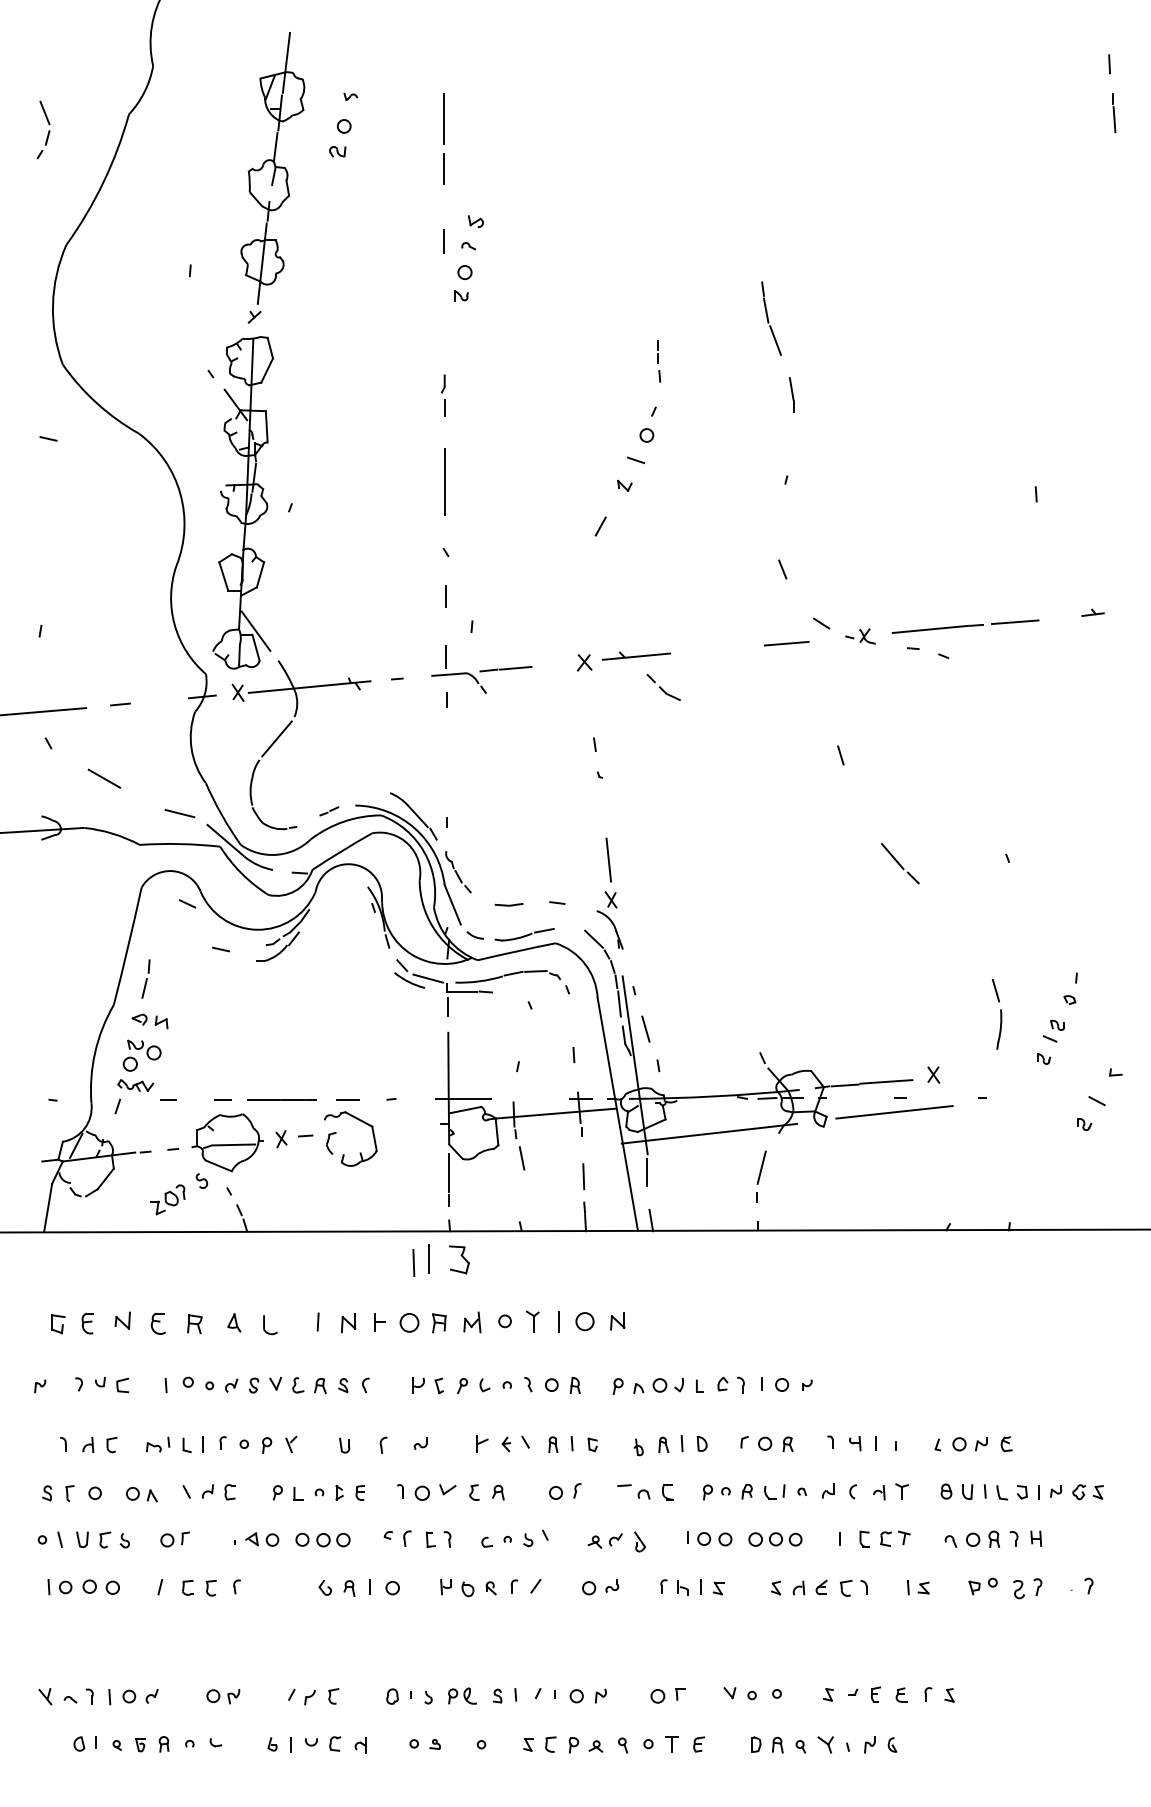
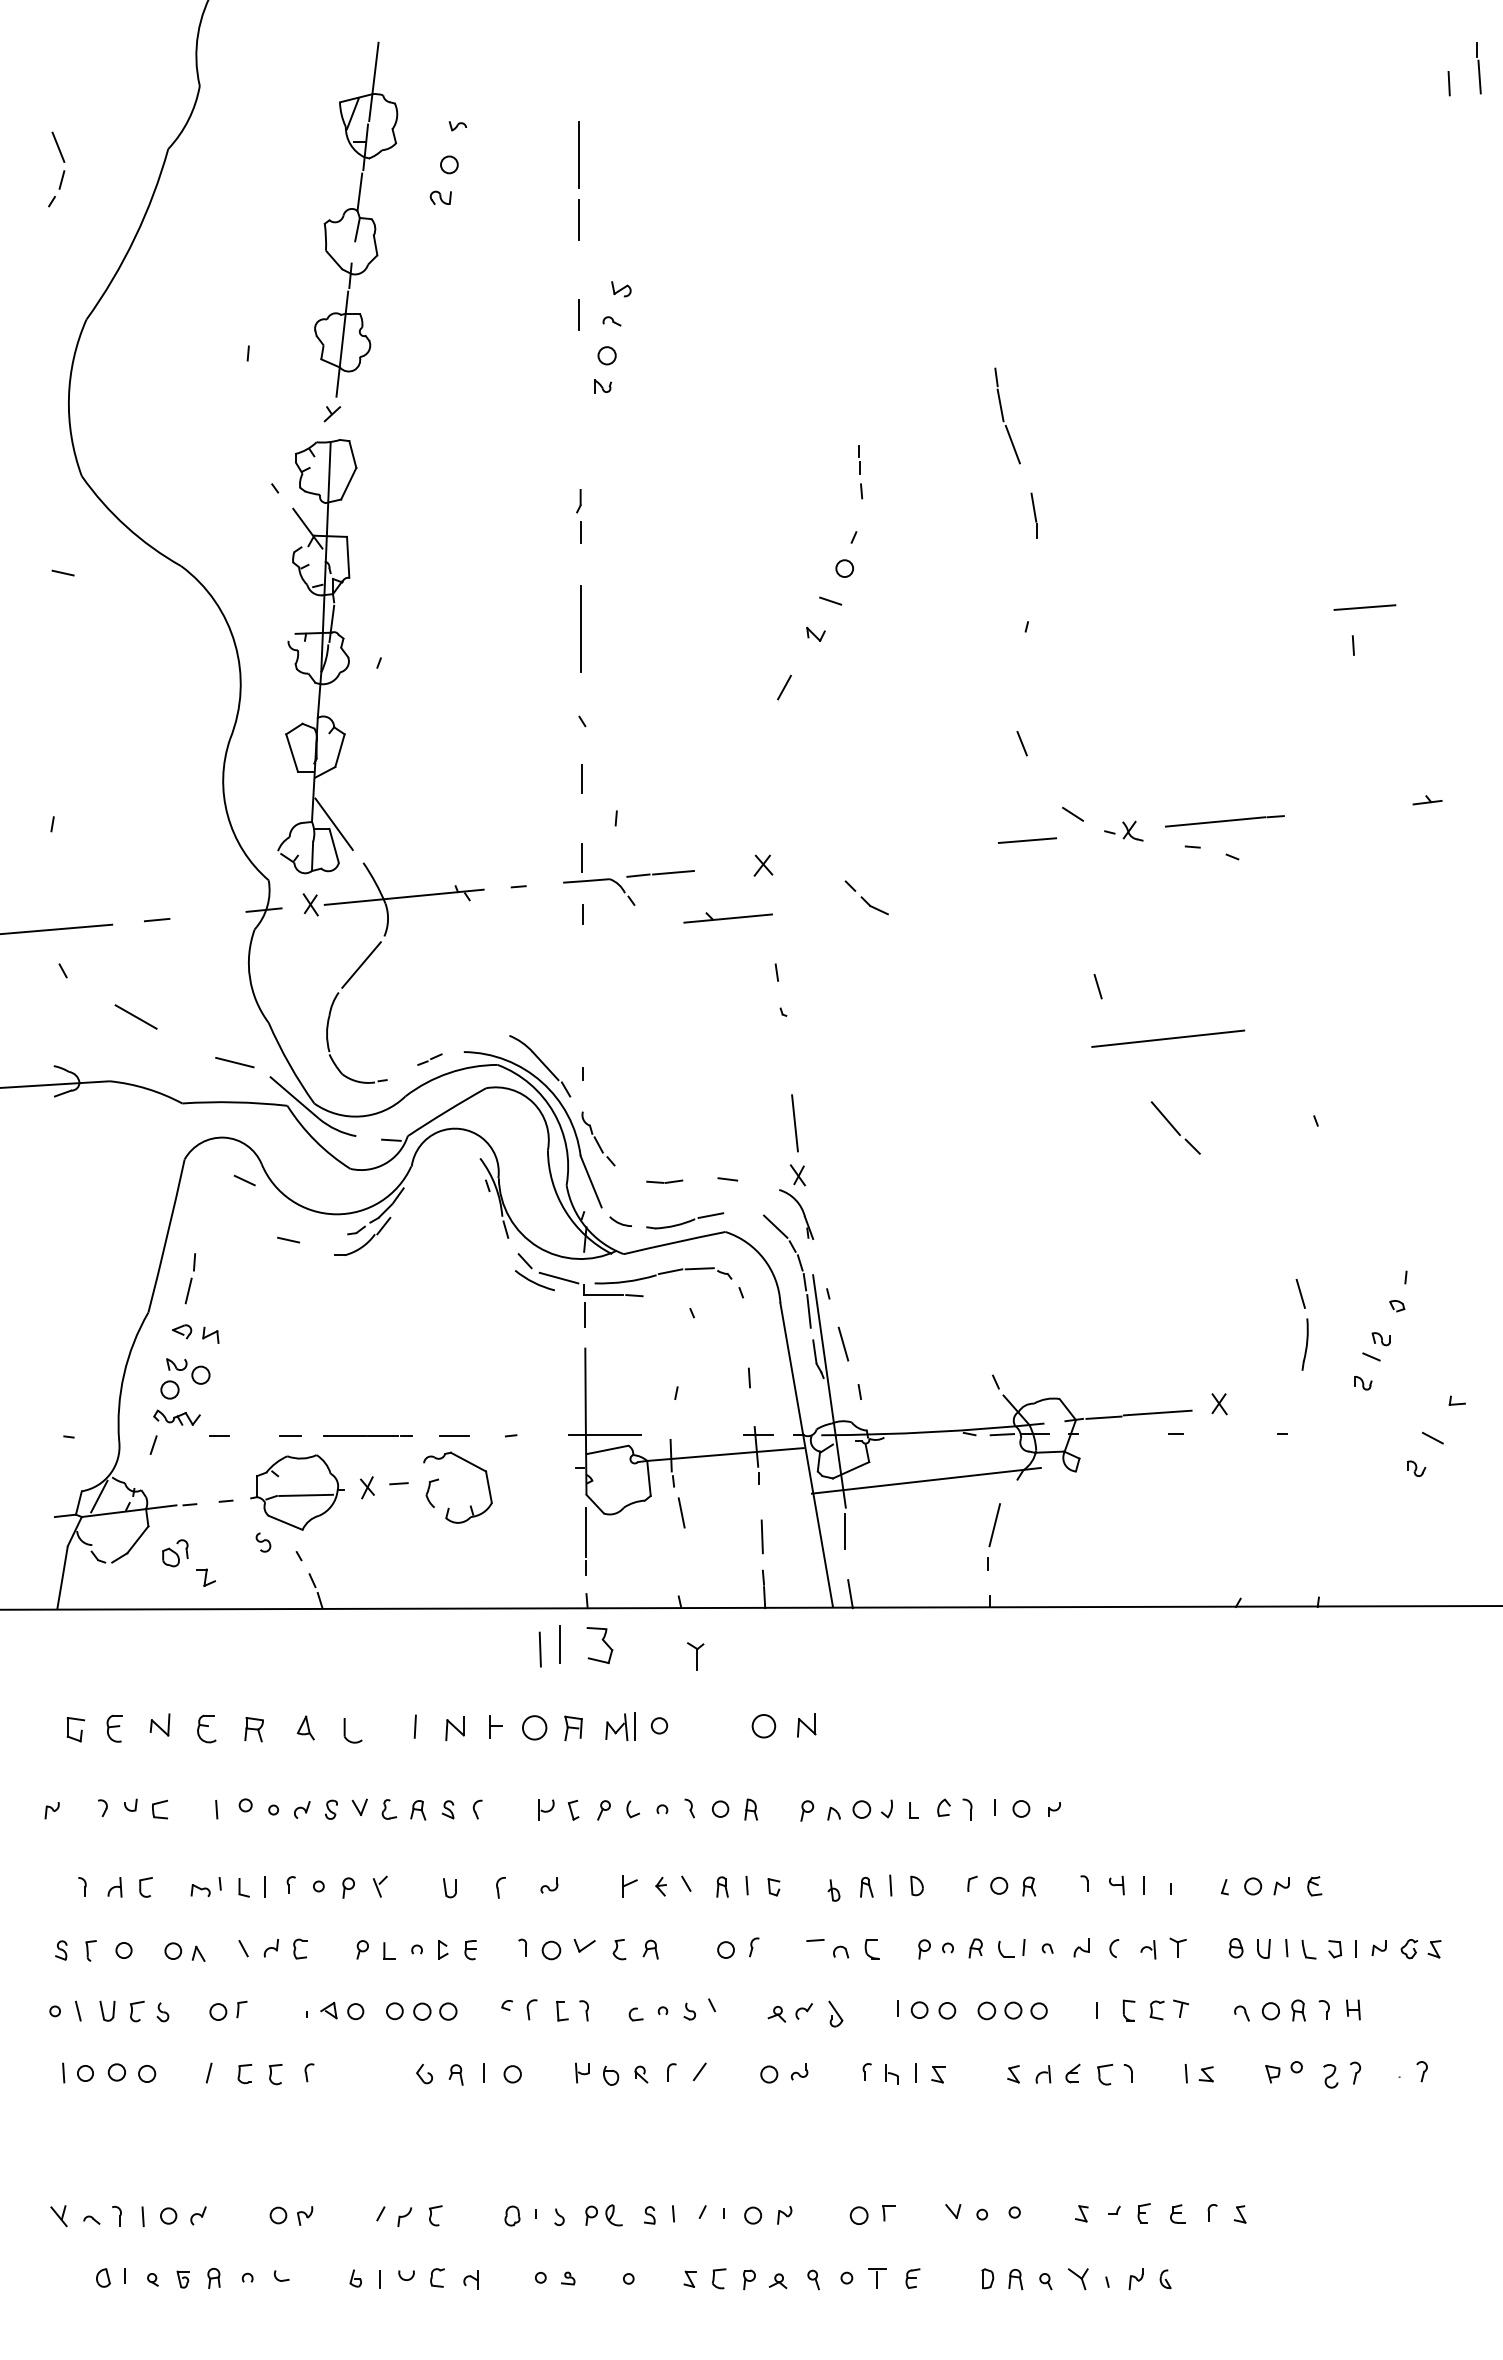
line: (1113, 113) -> (1478, 68), moved
line: (1014, 622) -> (1364, 607), moved
part: (635, 655) -> (727, 917), moved
line: (894, 1112) -> (1168, 1038), moved
part: (175, 1195) -> (175, 1553), moved
part: (532, 1321) -> (695, 1656), moved
line: (558, 1321) -> (634, 1726), moved

